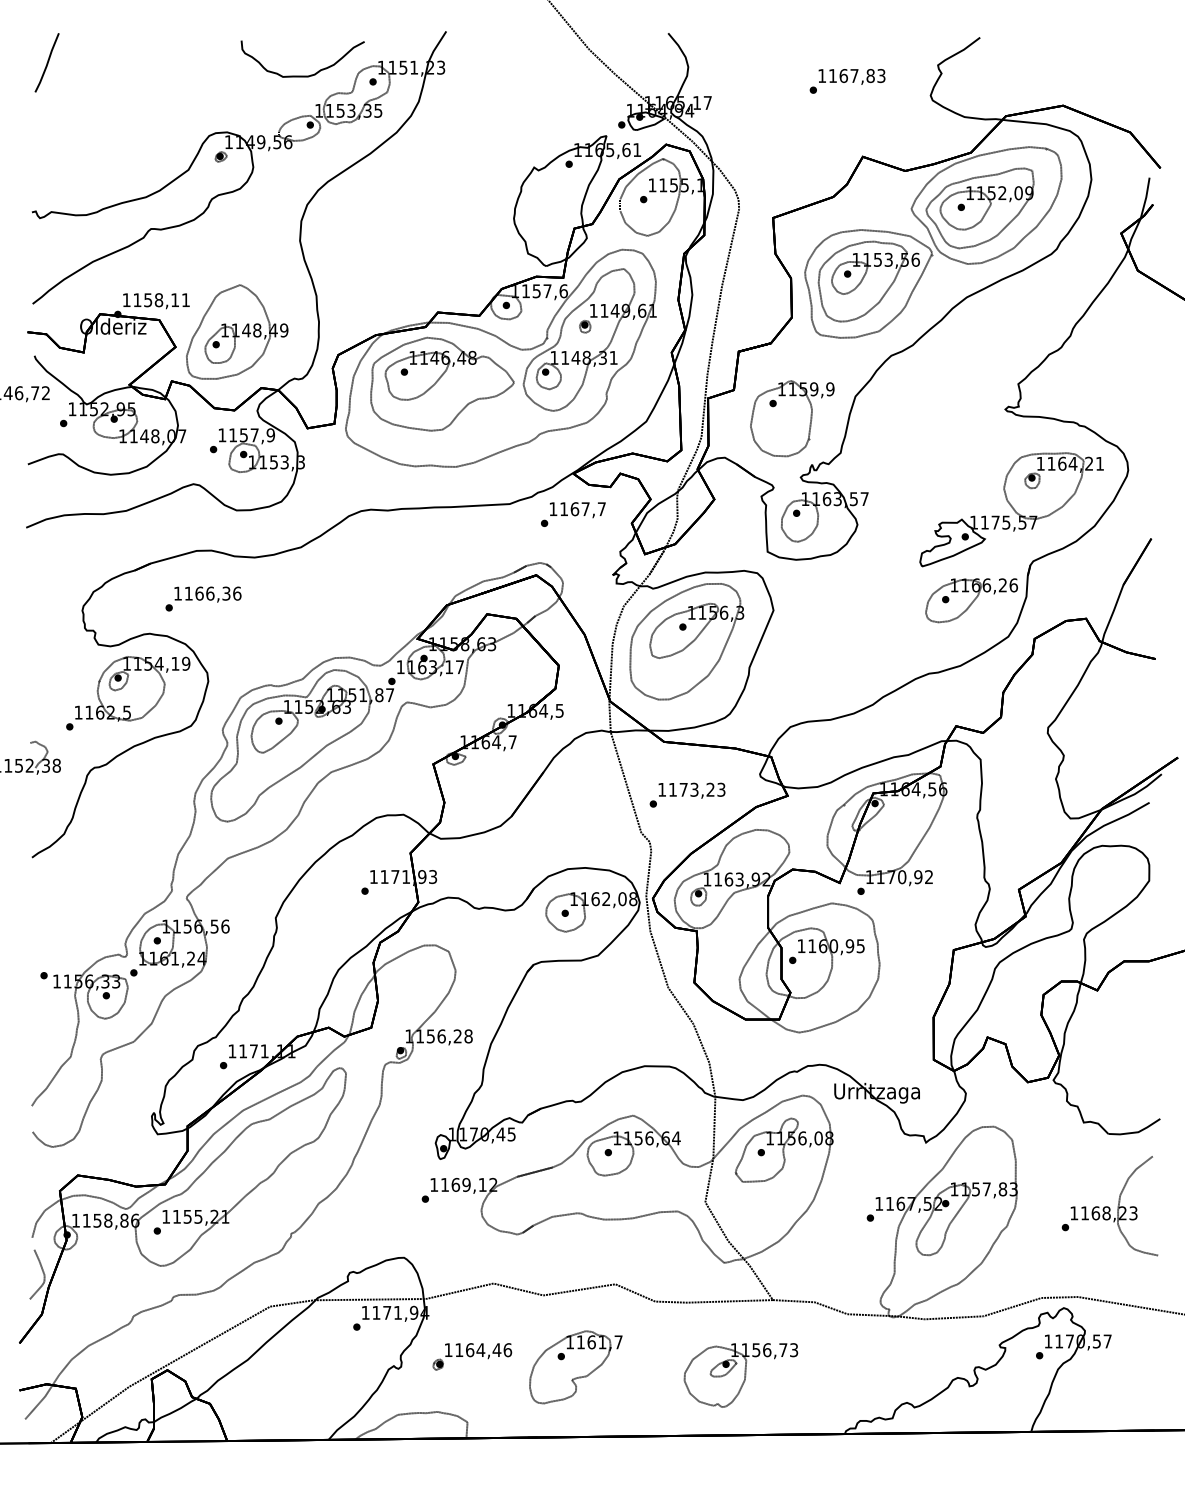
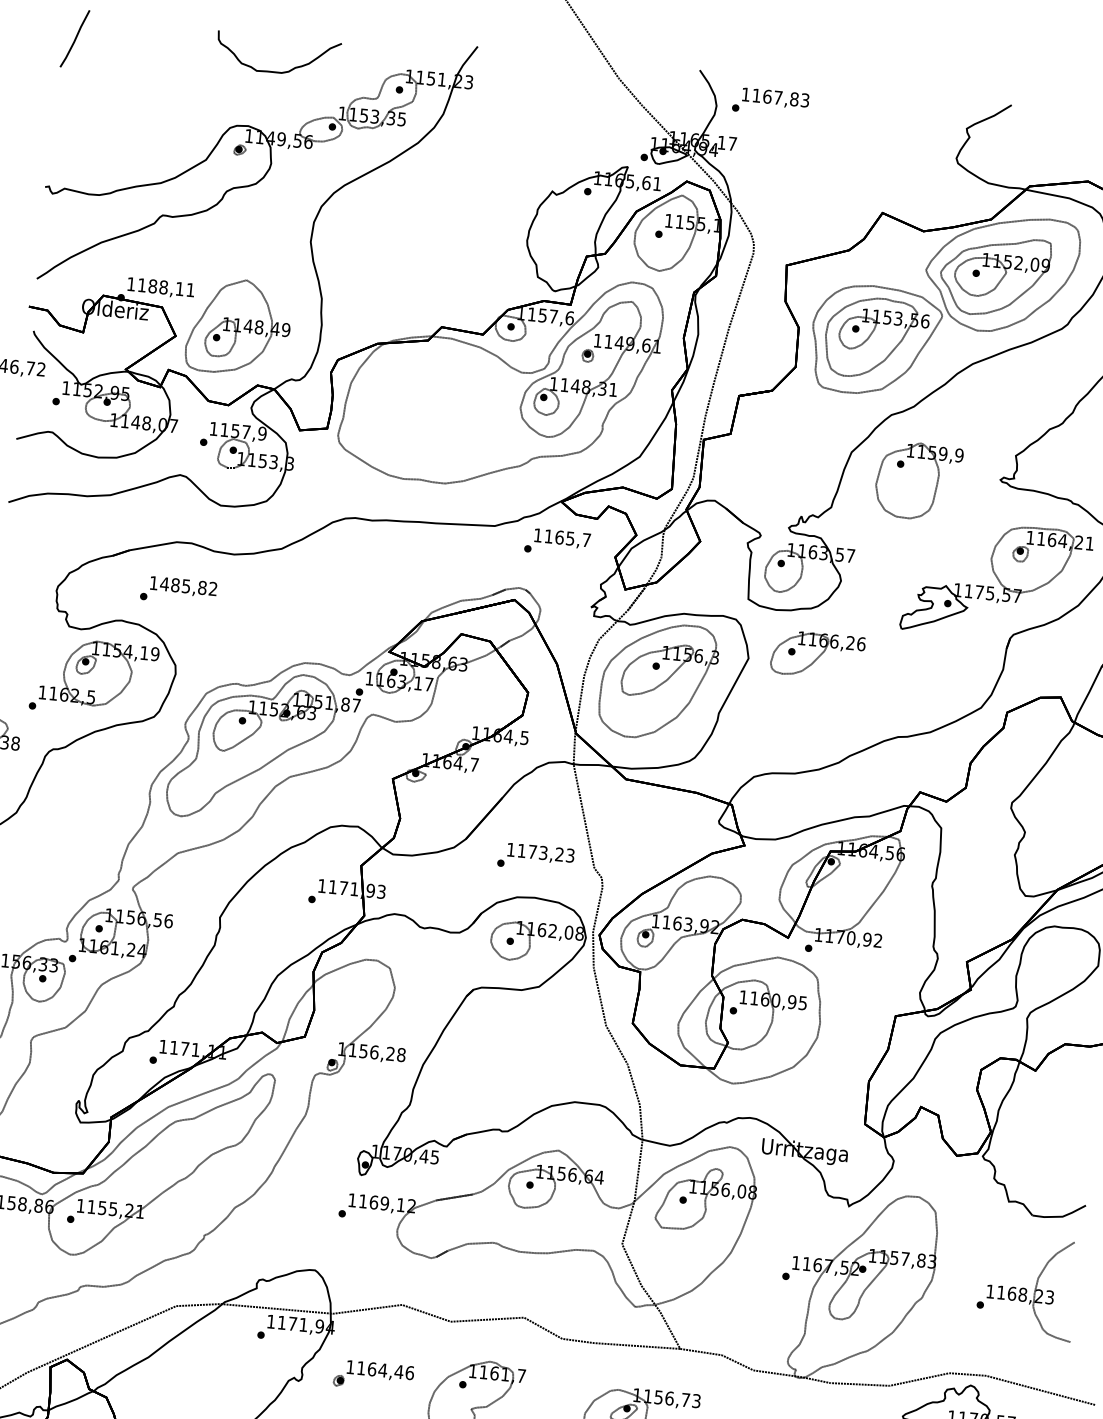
curve: (302, 75) -> (276, 71), moved
text: (847, 81) -> (770, 102), moved
text: (148, 300) -> (153, 286), 1158,11 -> 1188,11
part: (442, 383) -> (439, 398), removed
part: (792, 418) -> (918, 481), moved
text: (585, 509) -> (570, 538), 1167,7 -> 1165,7
text: (212, 593) -> (188, 586), 1166,36 -> 1485,82
part: (971, 600) -> (817, 655), moved
text: (687, 794) -> (535, 857), moved

